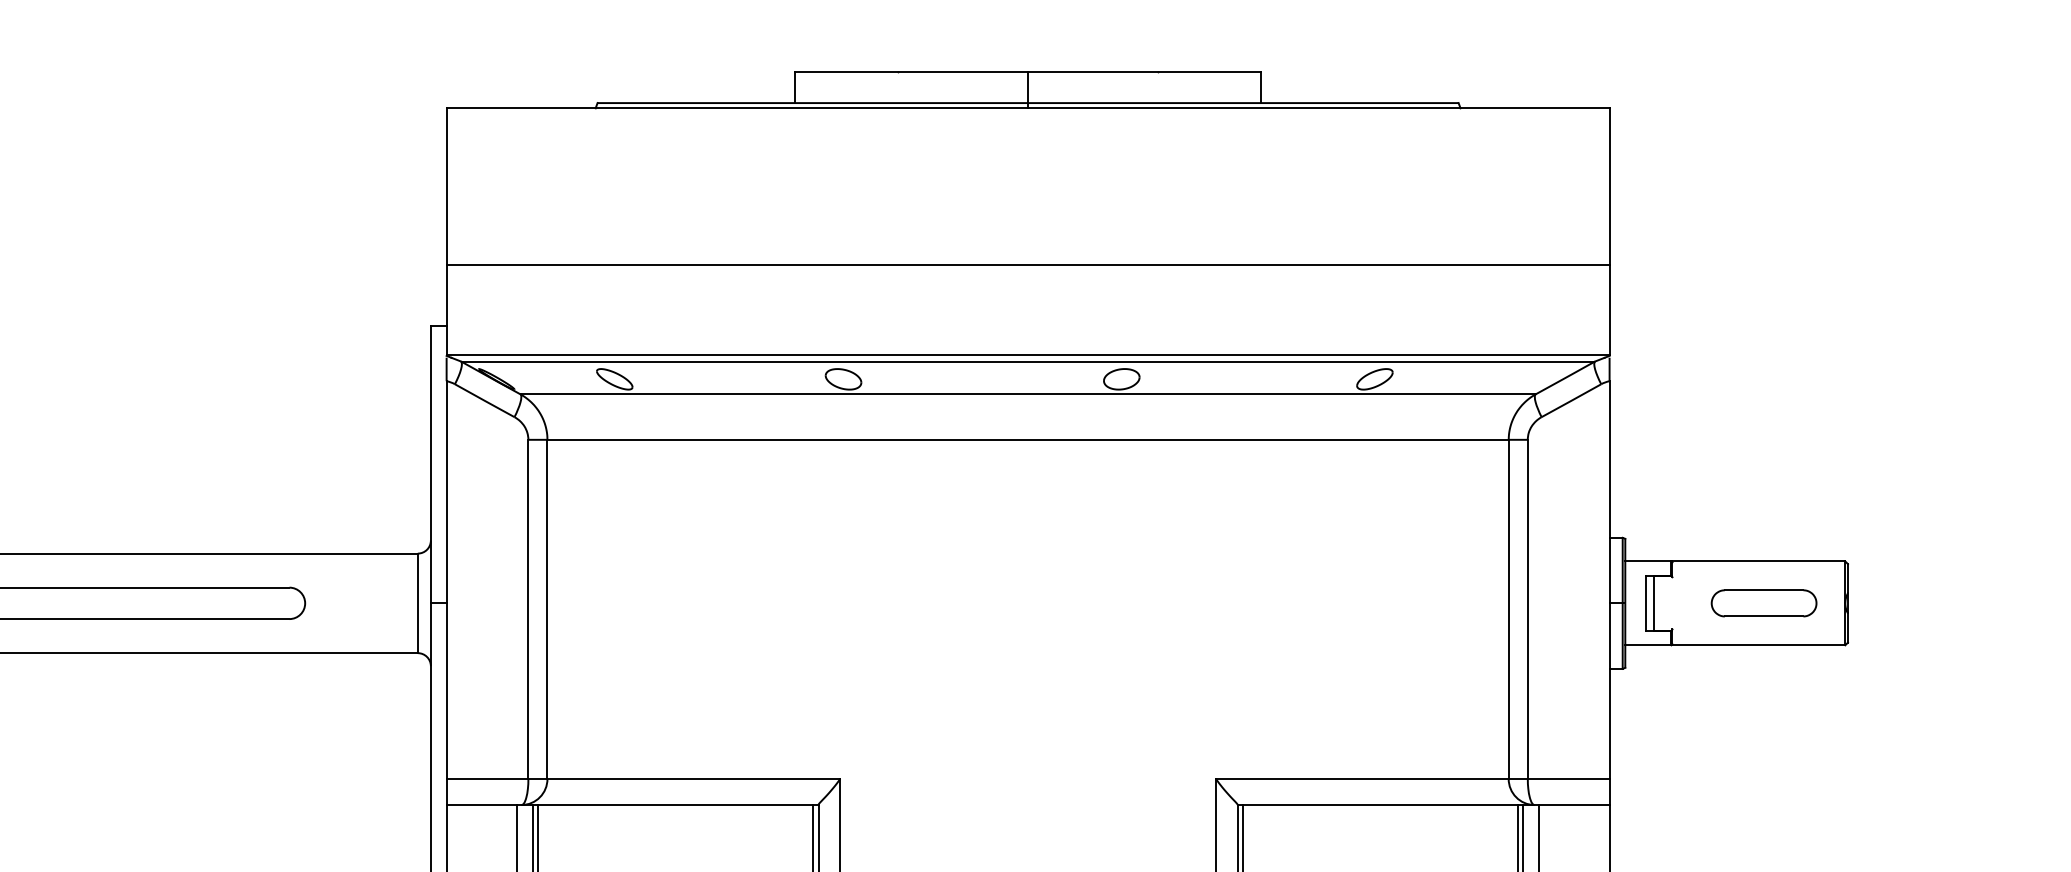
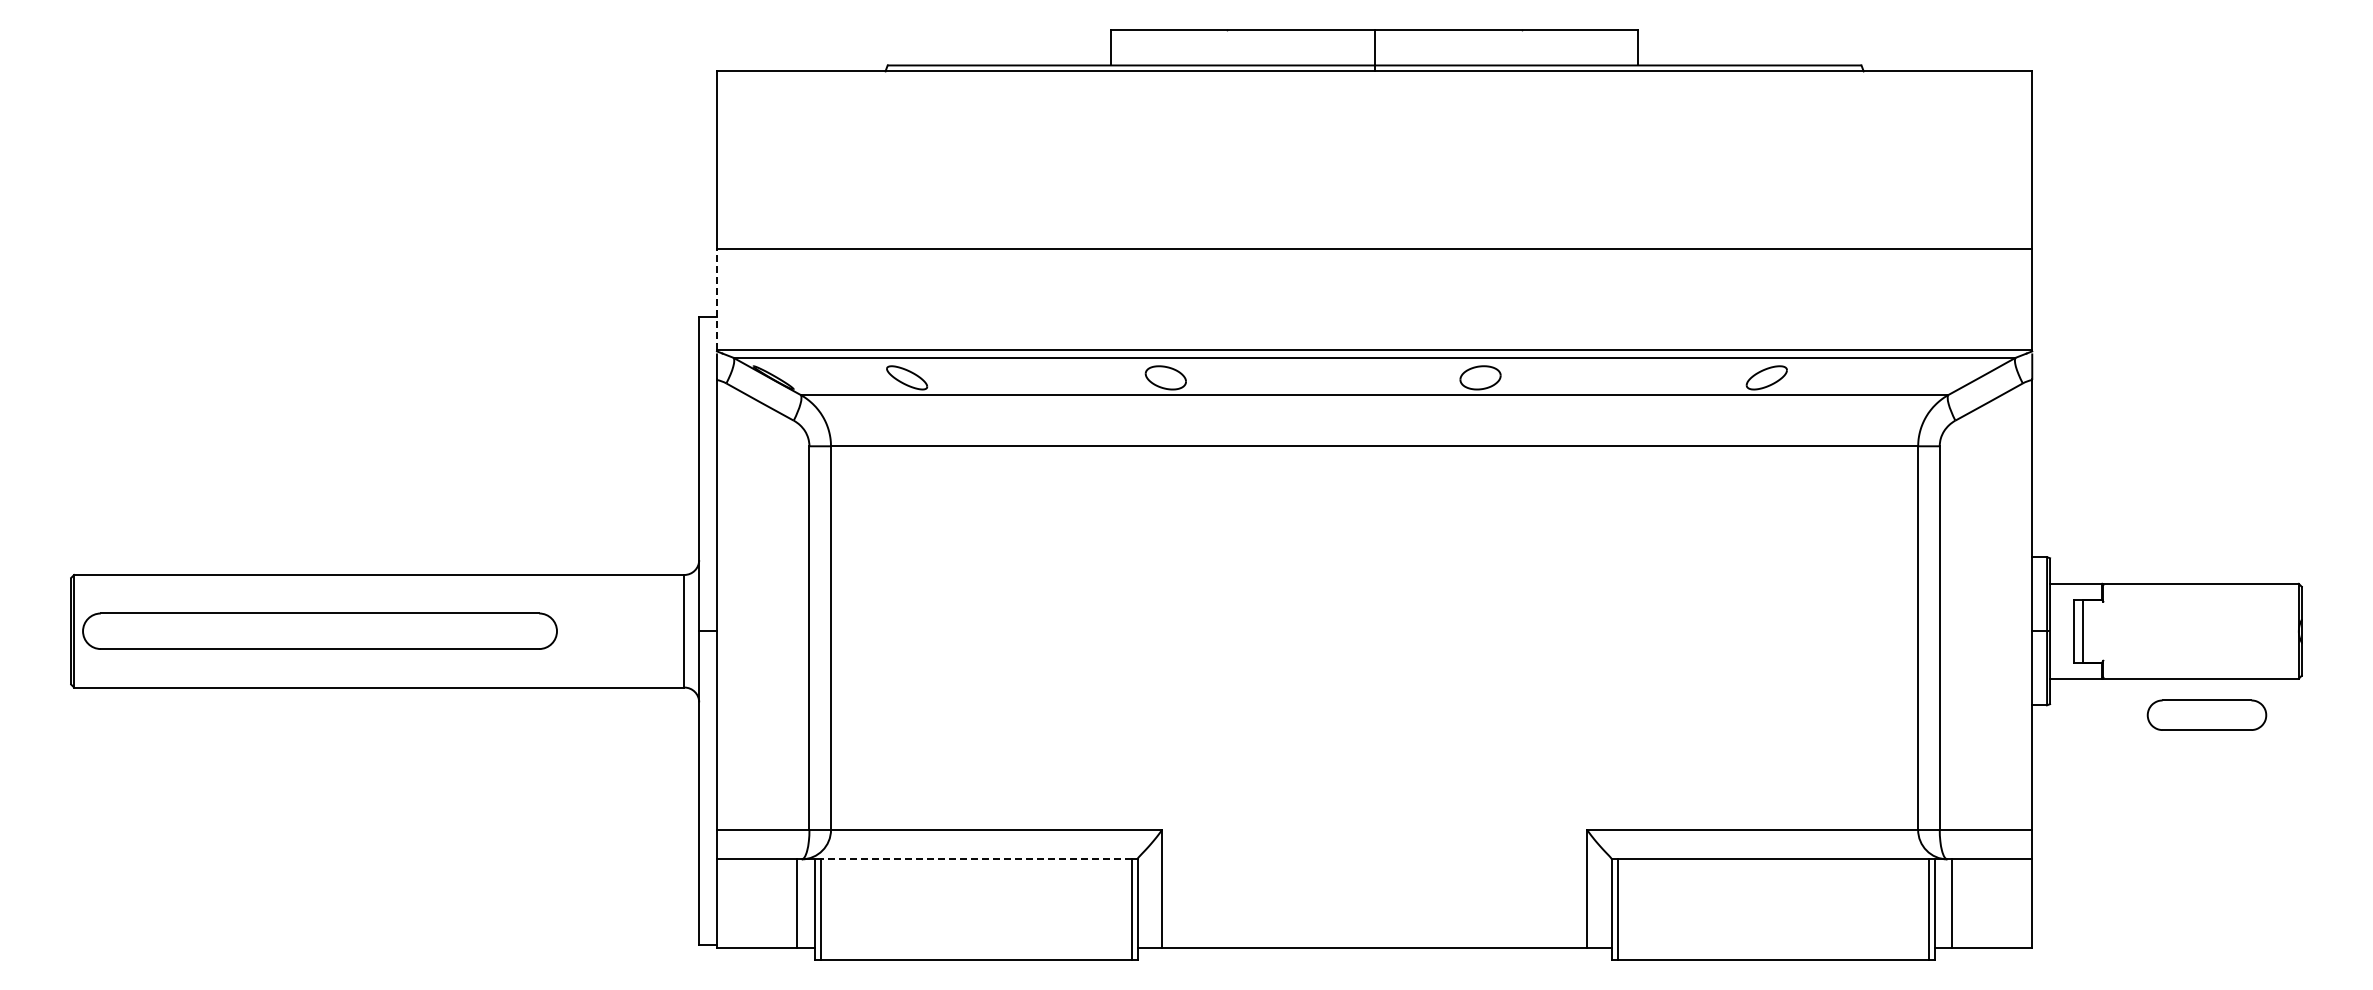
line: (446, 309) -> (716, 298), solid -> dashed
part: (1763, 602) -> (2206, 714), moved
line: (676, 805) -> (976, 859), solid -> dashed

